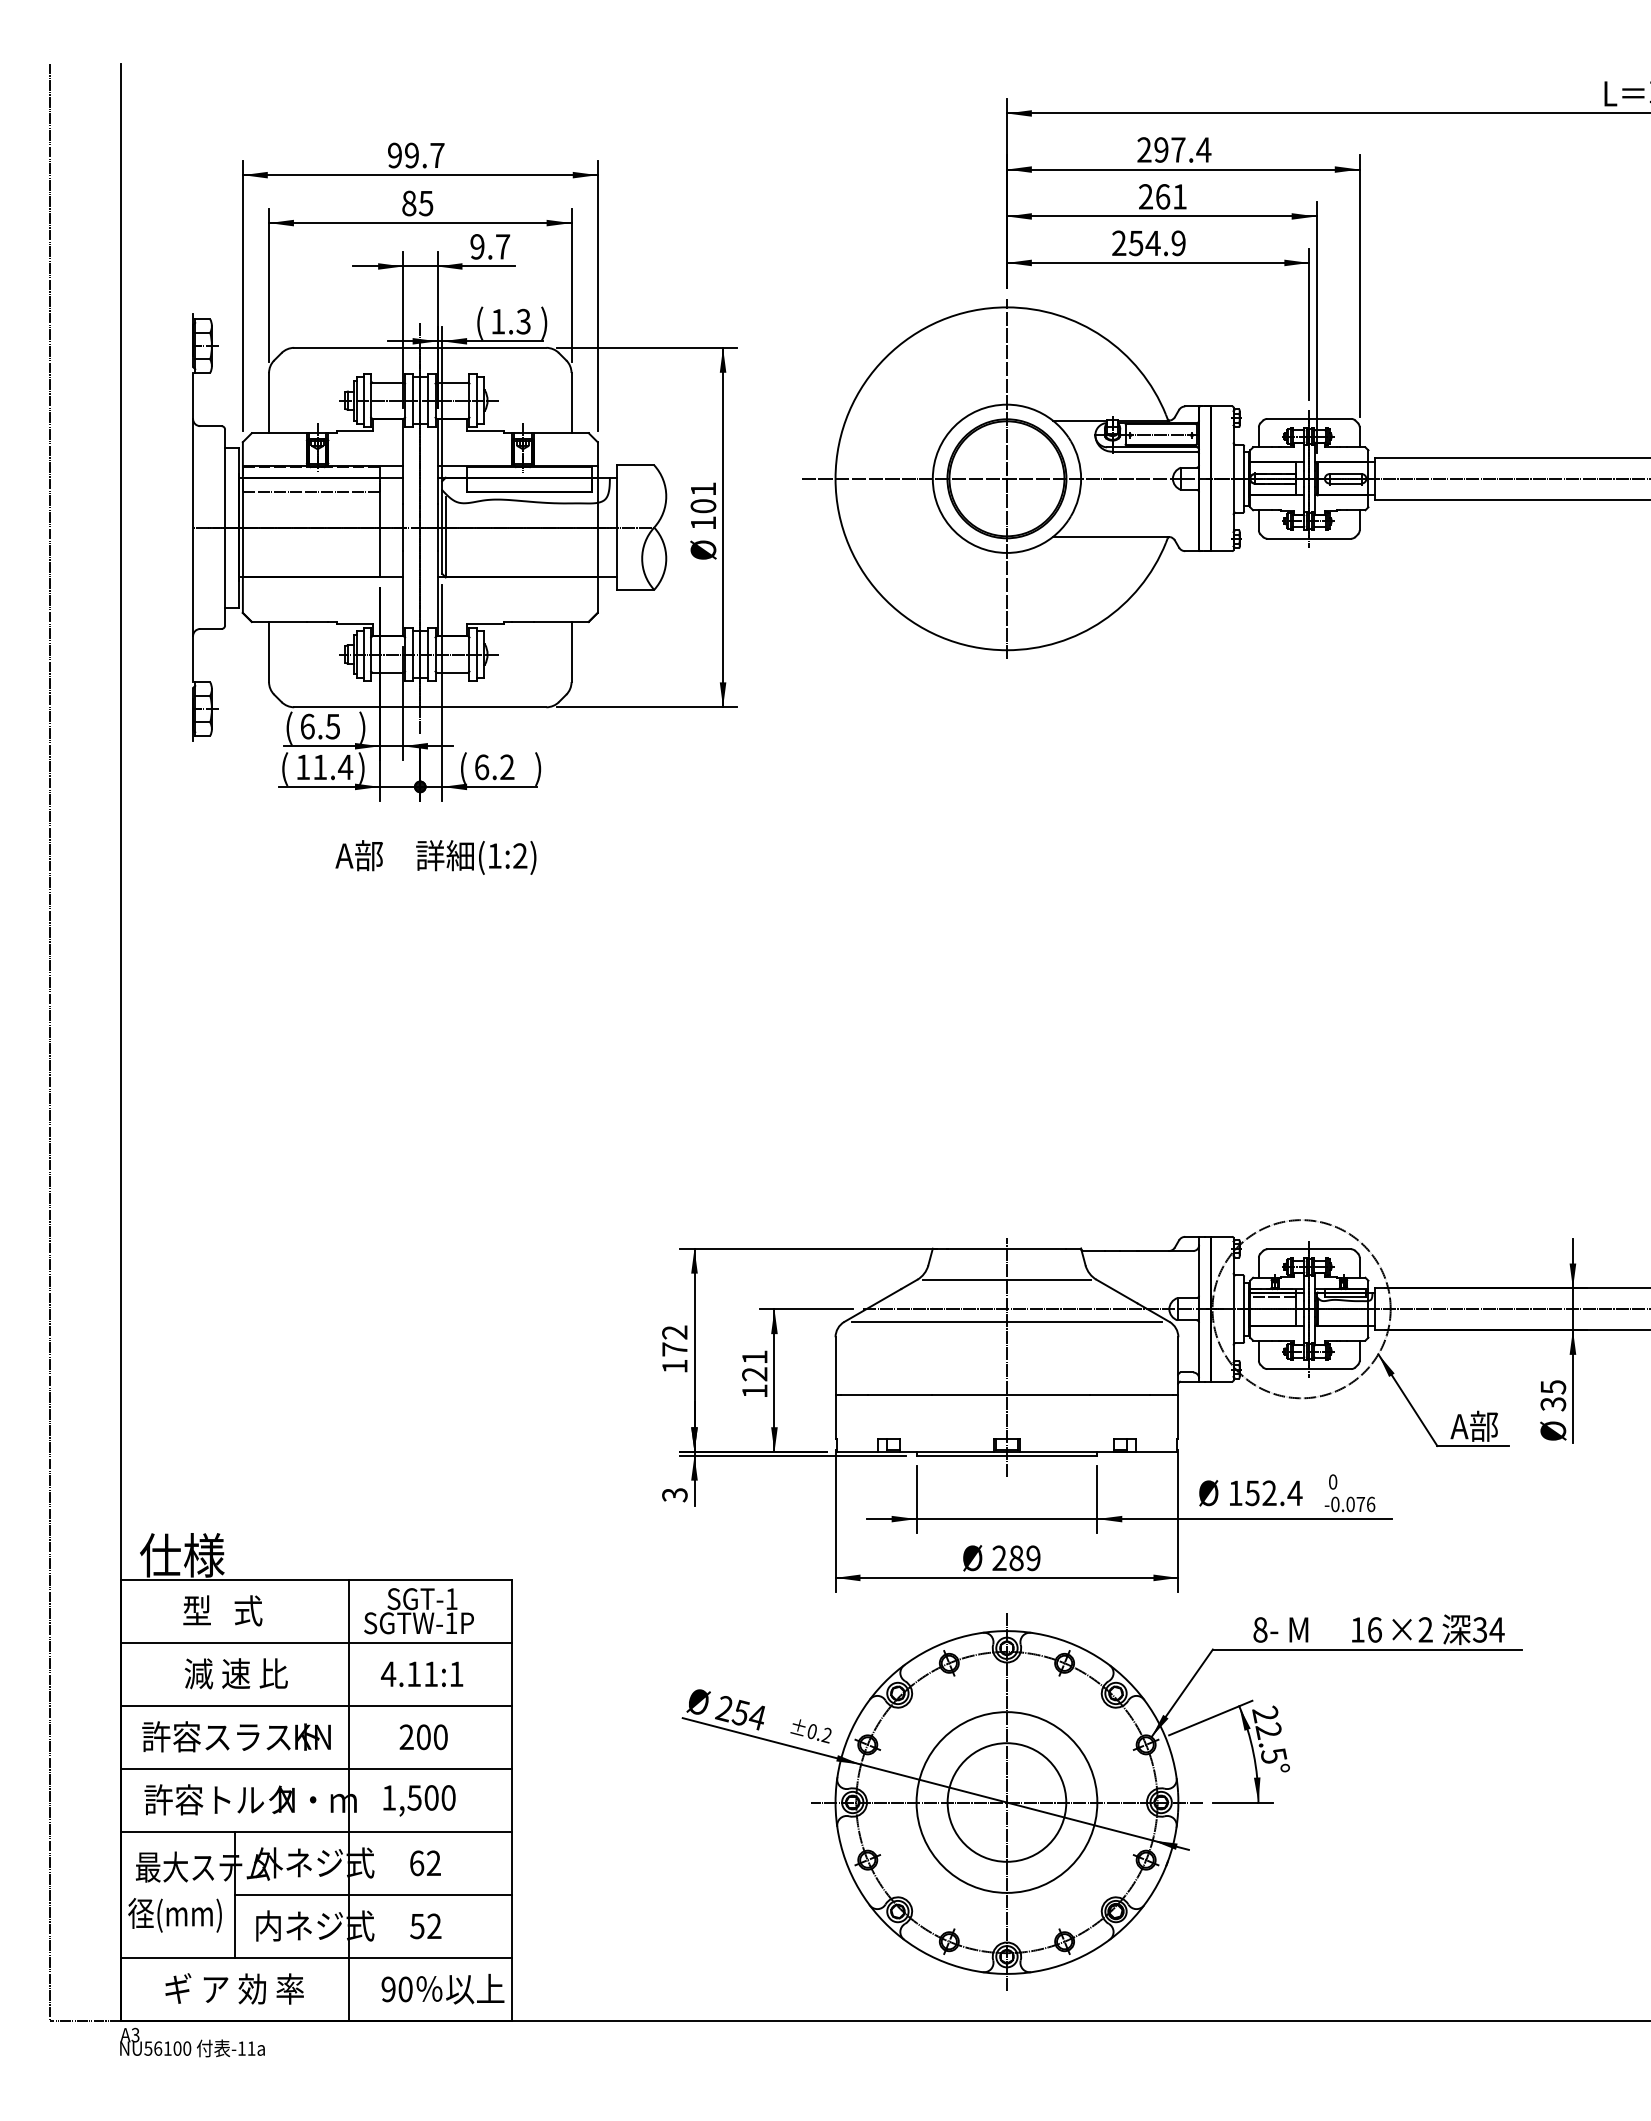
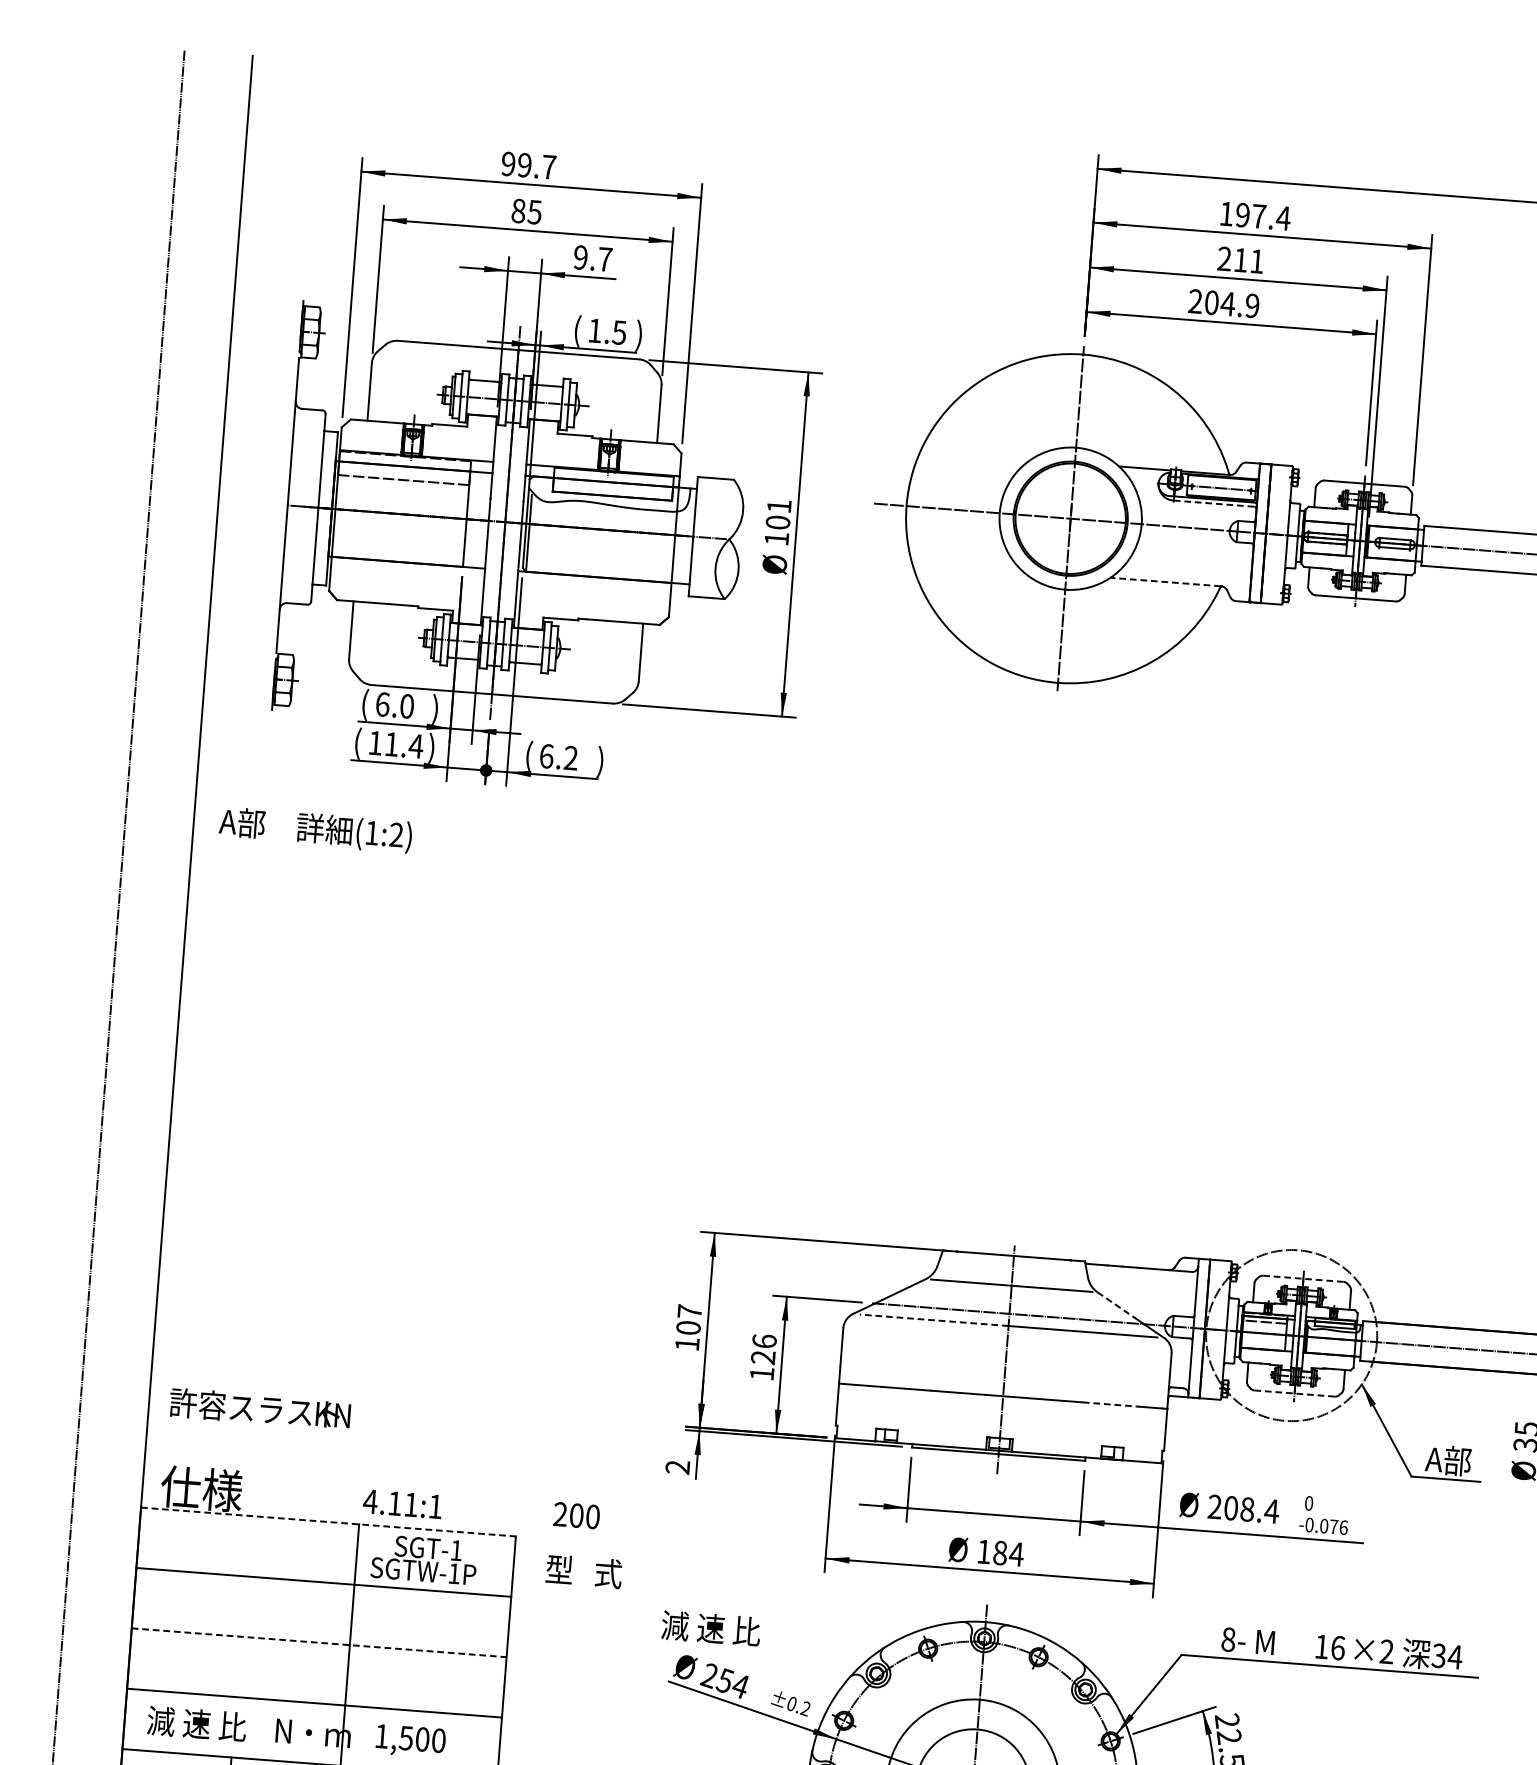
text: (1144, 149) -> (1226, 213), 297.4 -> 197.4
text: (1163, 196) -> (1241, 259), 261 -> 211
text: (1136, 243) -> (1212, 302), 254.9 -> 204.9
text: (523, 321) -> (619, 332), 1.3 -> 1.5
line: (1155, 451) -> (1214, 503), solid -> dashed
line: (1110, 536) -> (1165, 581), solid -> dashed
text: (332, 726) -> (406, 706), 6.5 -> 6.0
text: (435, 857) -> (315, 830), moved
line: (1309, 1249) -> (1303, 1279), solid -> dashed
line: (1117, 1291) -> (1116, 1305), solid -> dashed
line: (929, 1321) -> (934, 1319), solid -> dashed
text: (674, 1340) -> (688, 1319), 172 -> 107
text: (754, 1356) -> (764, 1340), 121 -> 126
line: (1309, 1369) -> (1294, 1393), solid -> dashed
line: (1119, 1395) -> (1110, 1404), solid -> dashed
text: (1252, 1493) -> (1231, 1508), 152.4 -> 208.4
text: (674, 1495) -> (677, 1467), 3 -> 2
text: (1016, 1558) -> (1000, 1553), 289 -> 184
line: (316, 1579) -> (328, 1521), solid -> dashed
text: (222, 1610) -> (583, 1571), moved
text: (235, 1673) -> (710, 1628), moved
text: (421, 1673) -> (402, 1503), moved
line: (316, 1705) -> (319, 1642), solid -> dashed
text: (236, 1736) -> (260, 1408), moved
text: (423, 1737) -> (576, 1515), moved
text: (217, 1799) -> (217, 1725), 許容トルク -> 減 速 比

